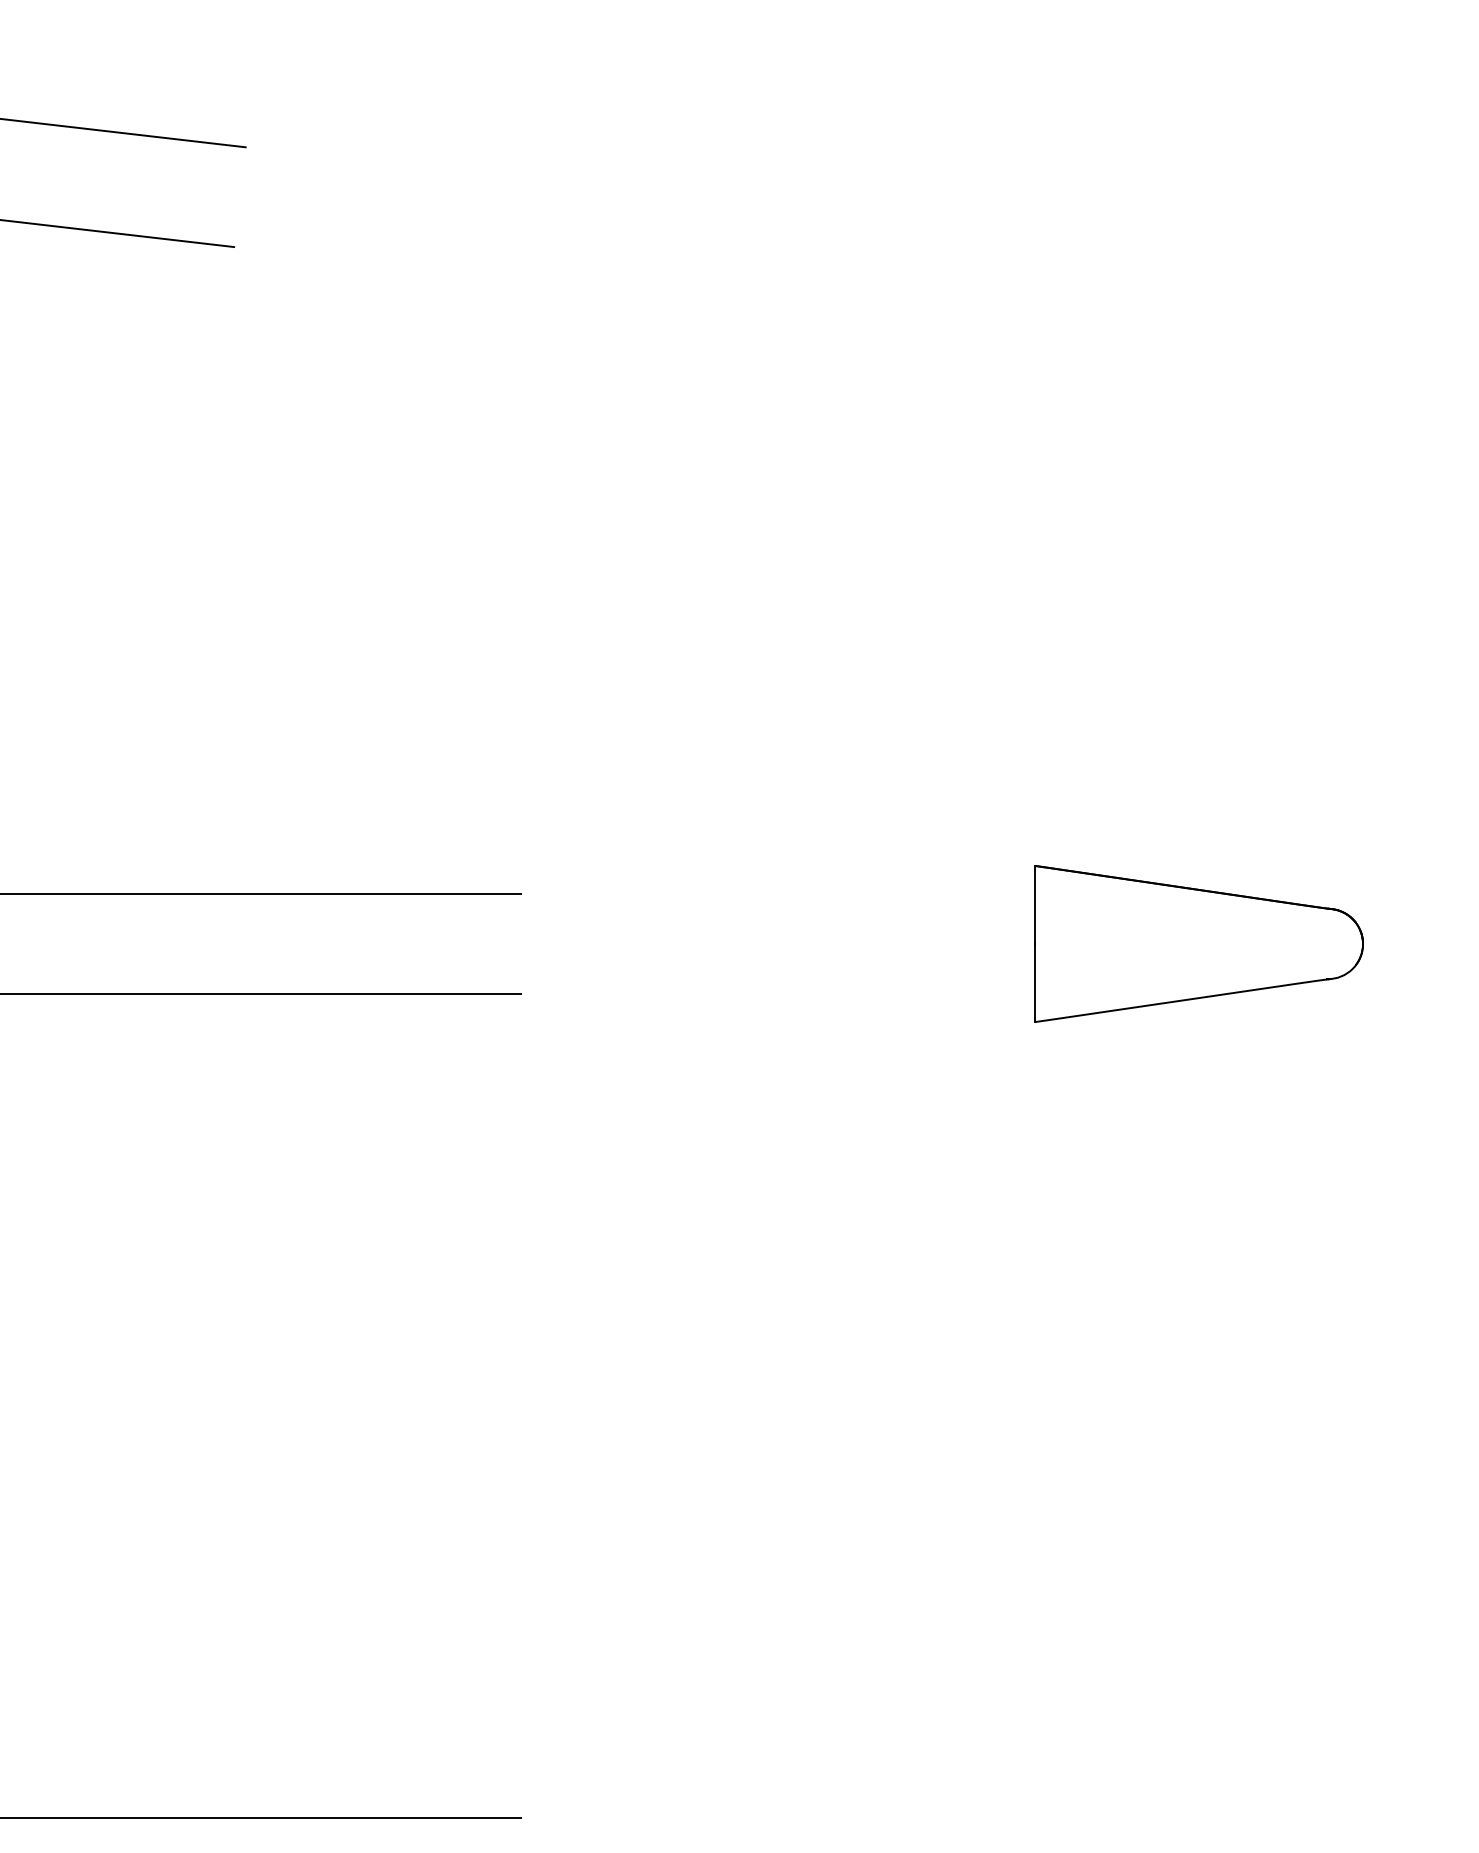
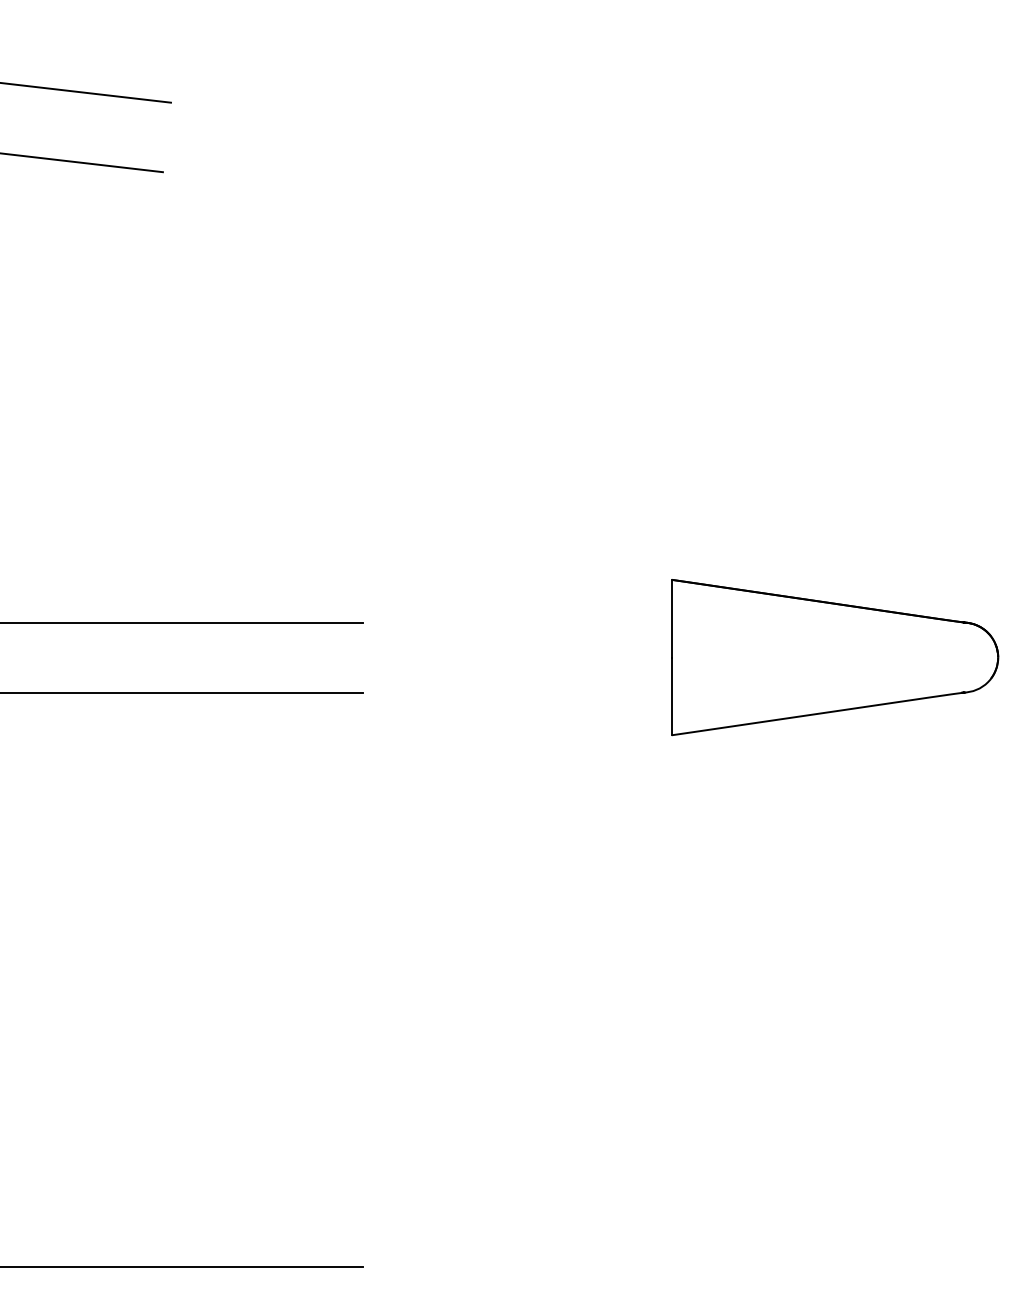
part: (1199, 943) -> (835, 657), size x1.43

